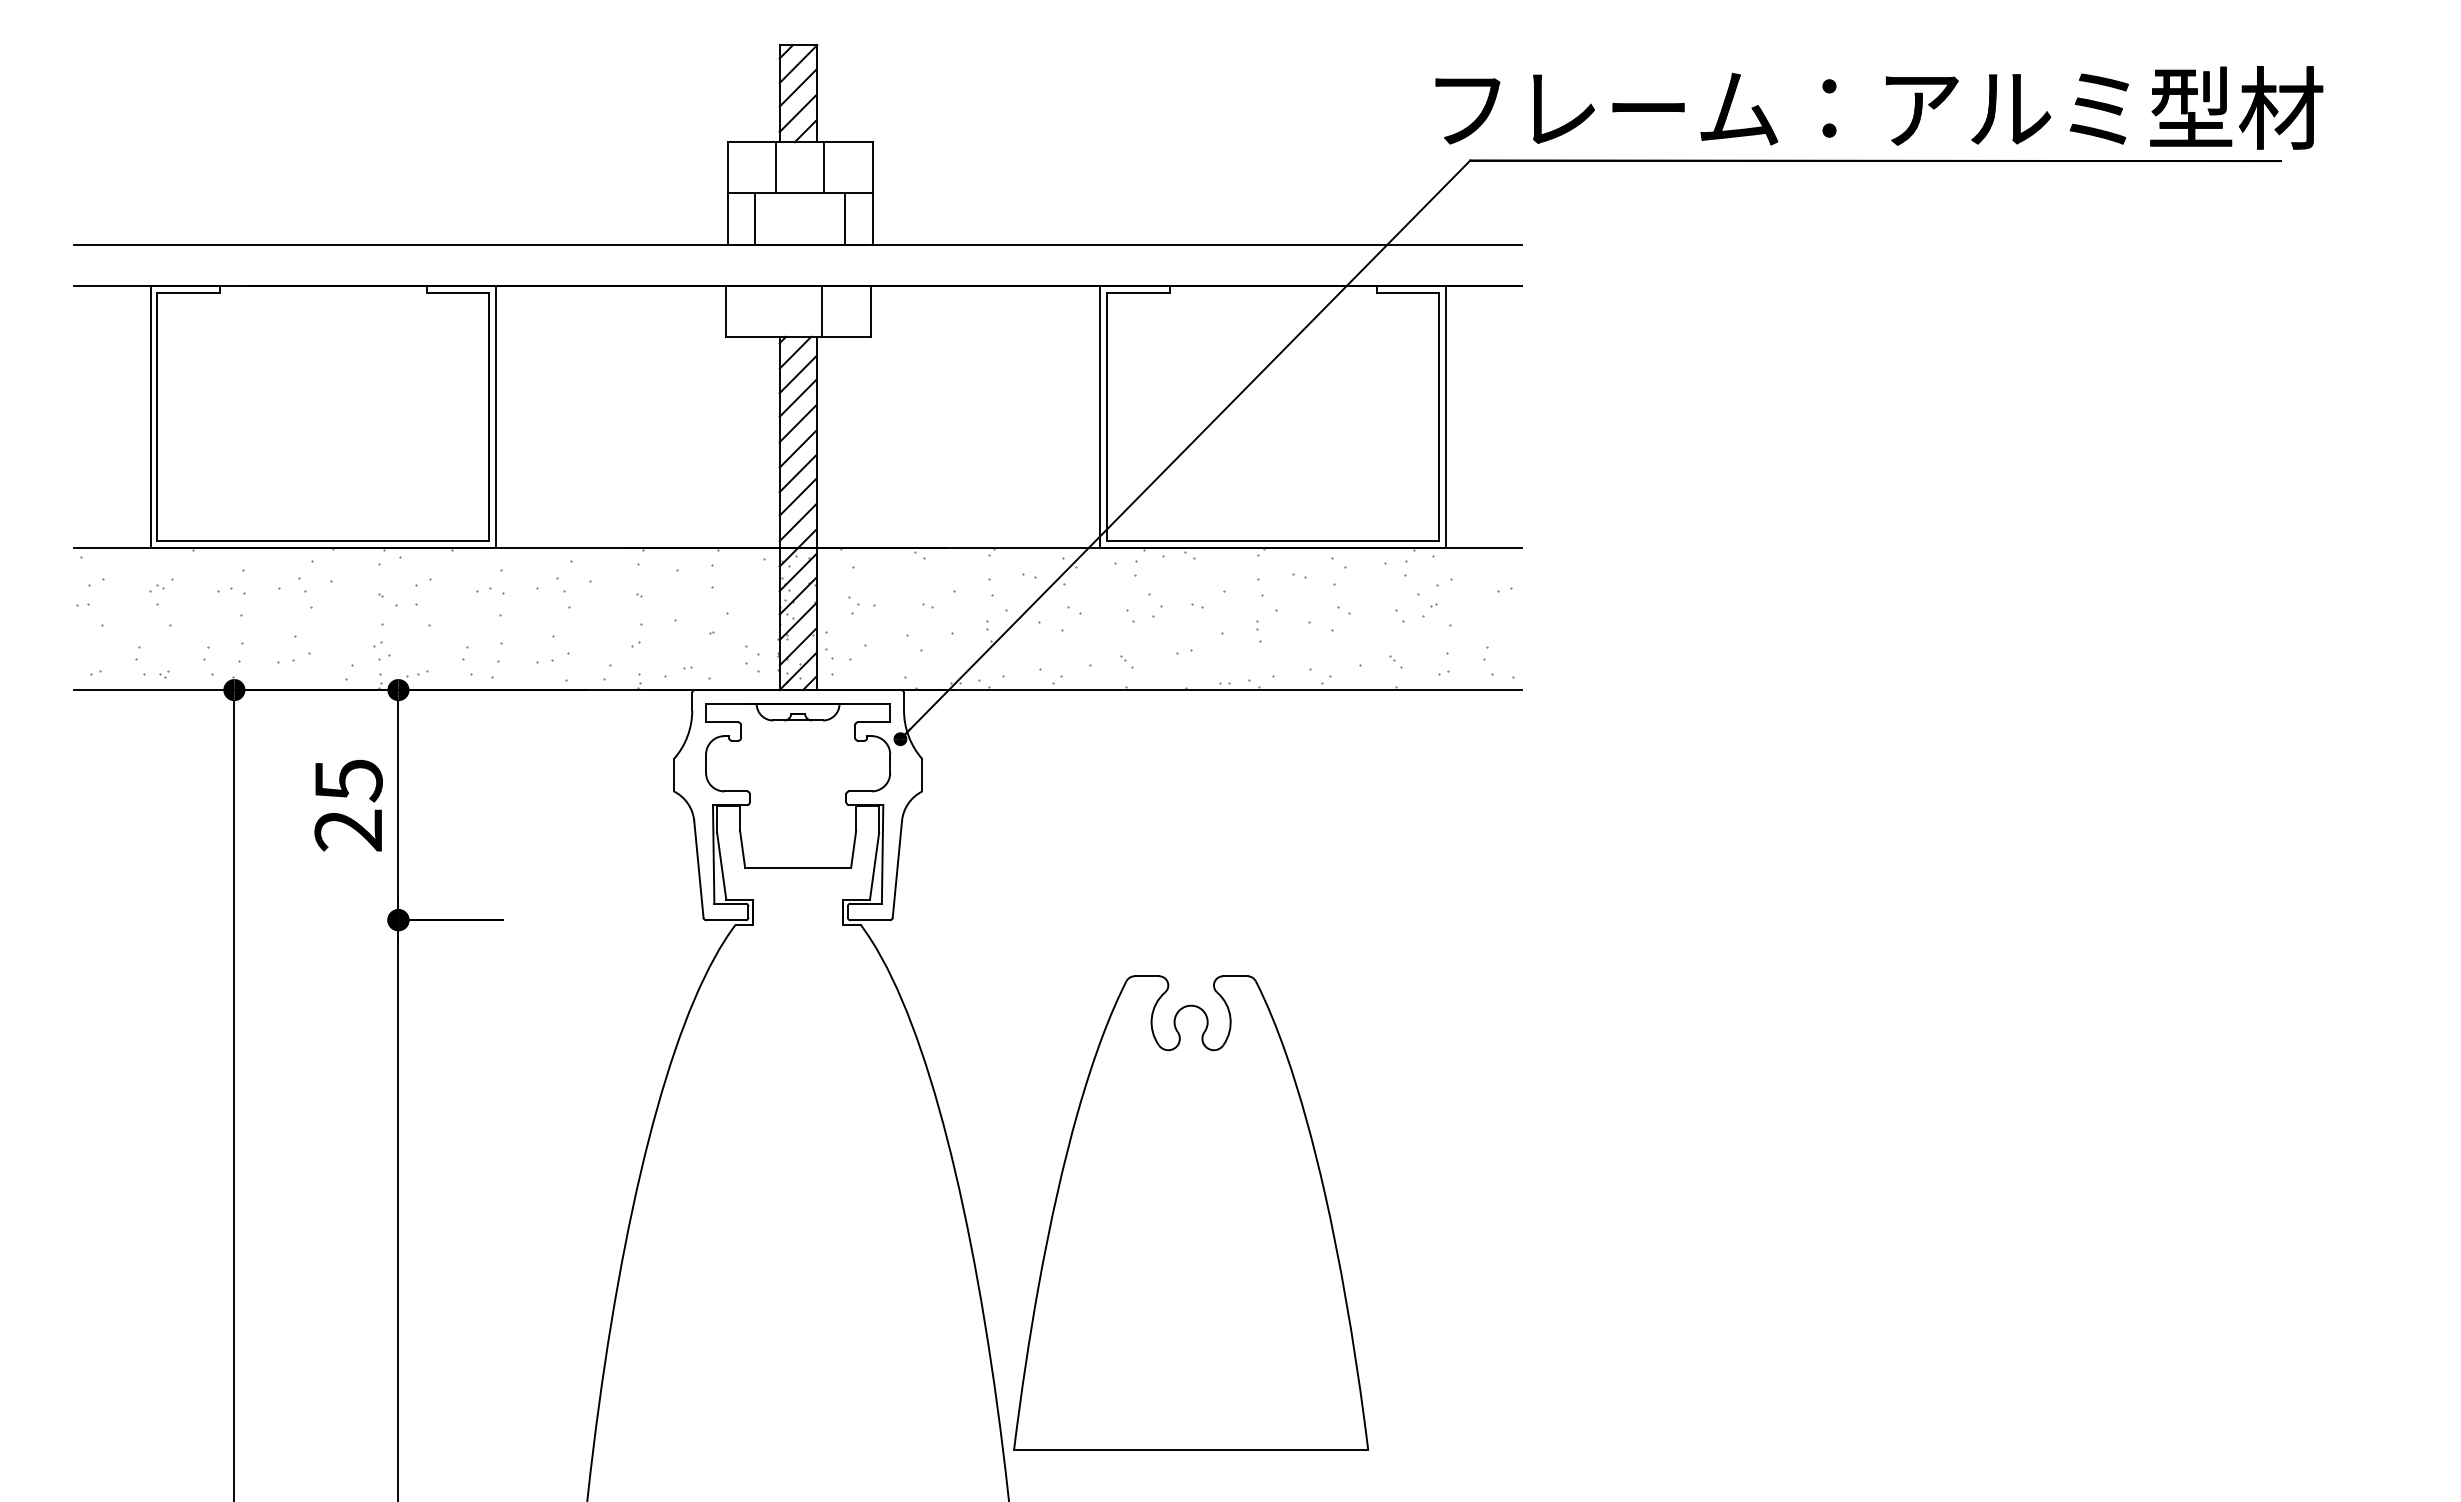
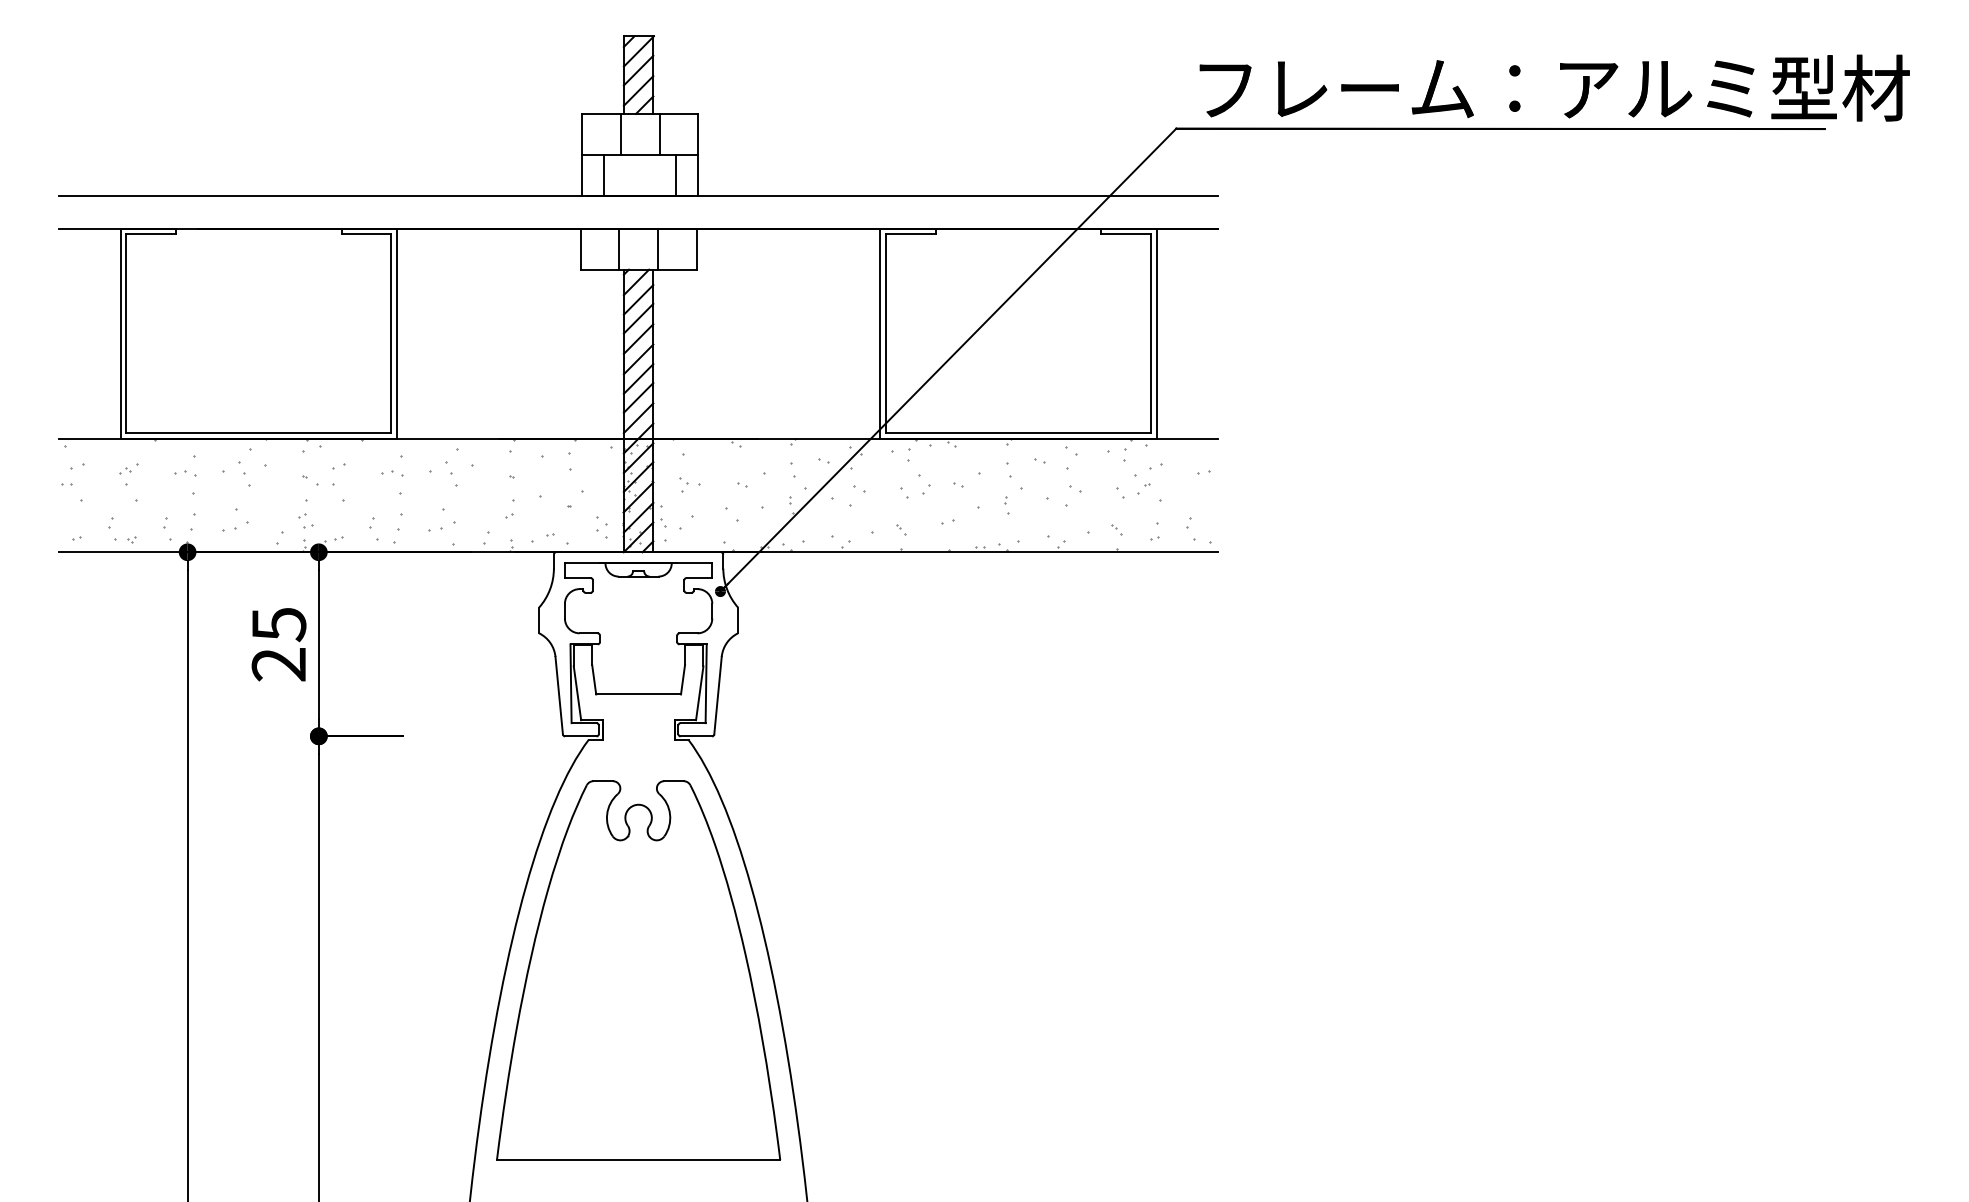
text: (1879, 107) -> (1554, 87), moved
line: (773, 310) -> (618, 248), added
part: (1190, 1212) -> (638, 970), moved

